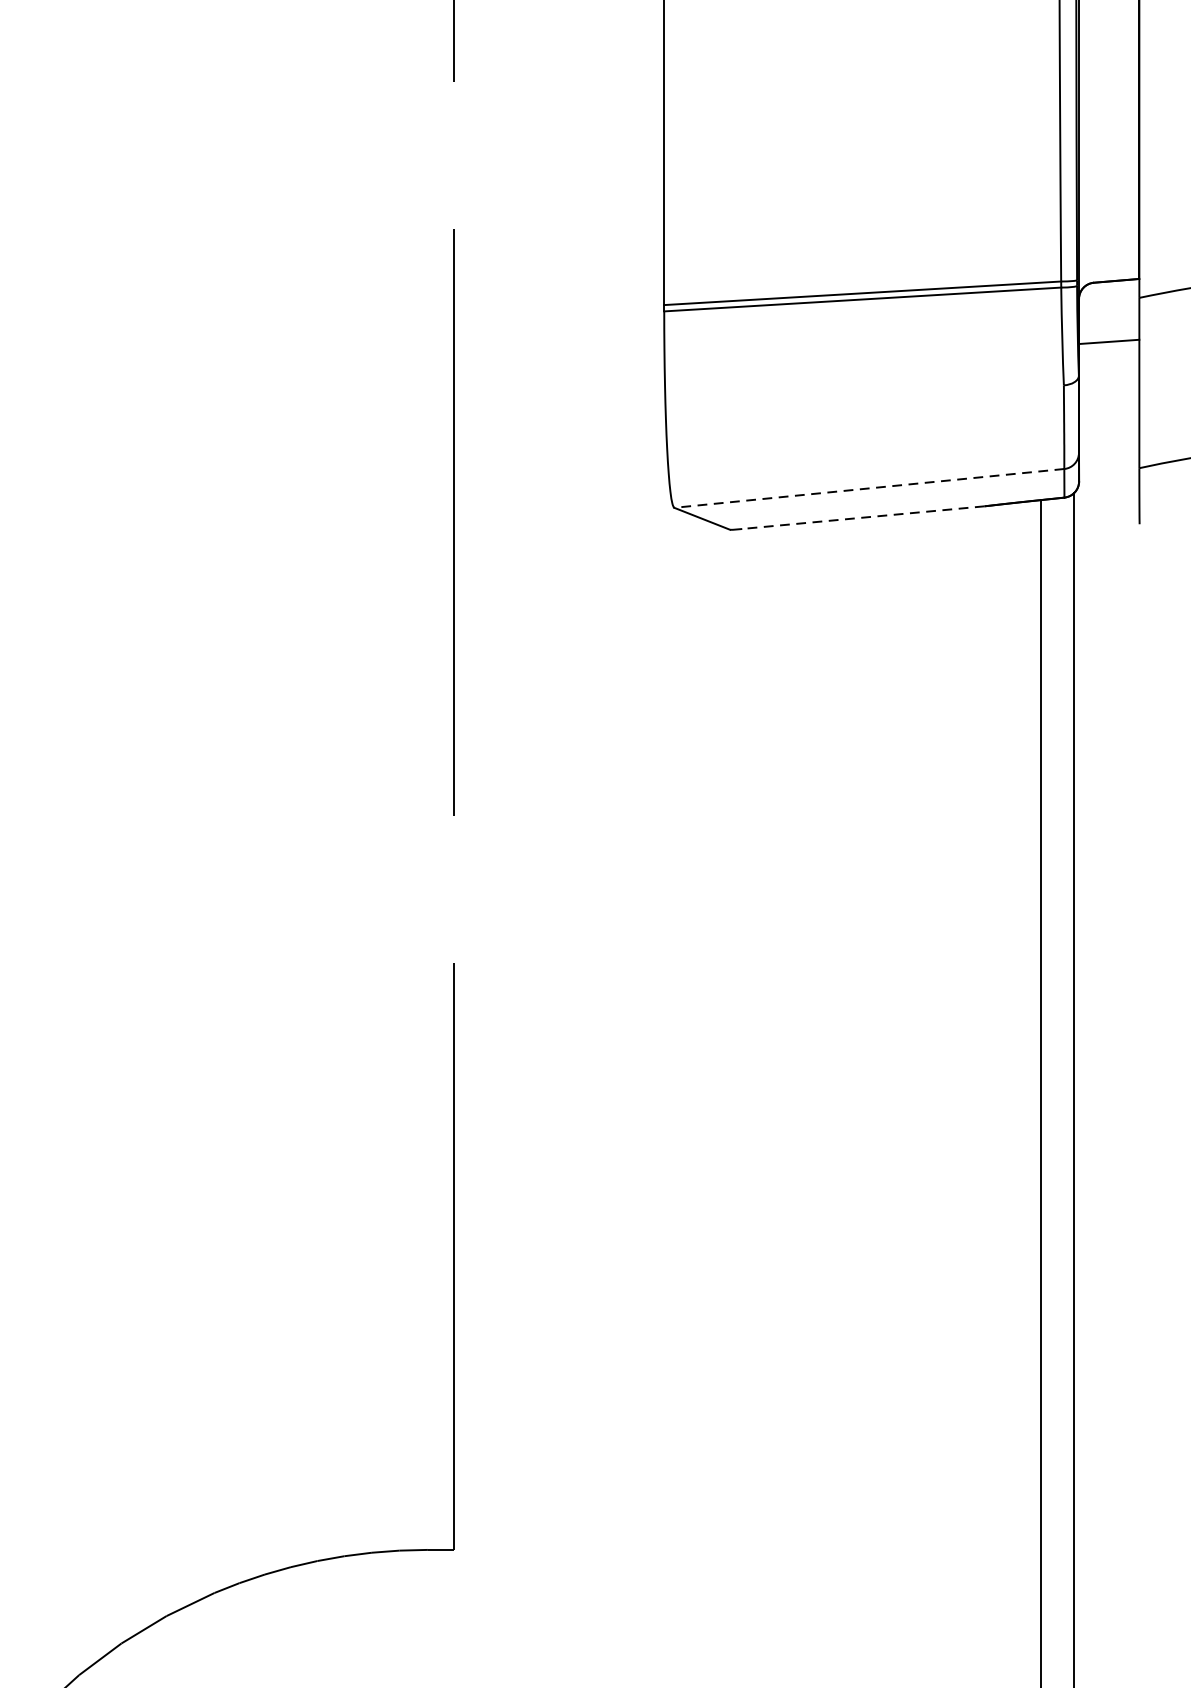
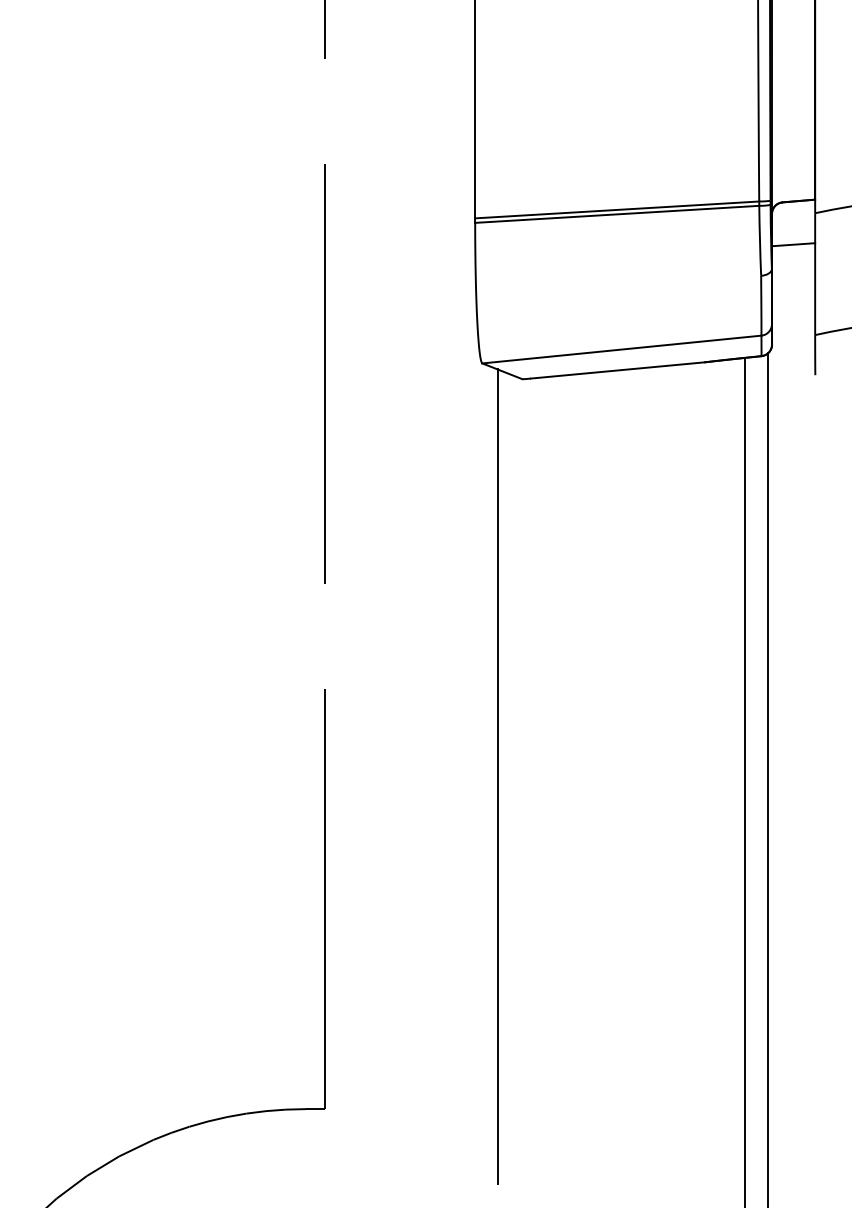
line: (868, 488) -> (621, 349), dashed -> solid
line: (863, 517) -> (617, 370), dashed -> solid
line: (695, 1085) -> (497, 776), added

